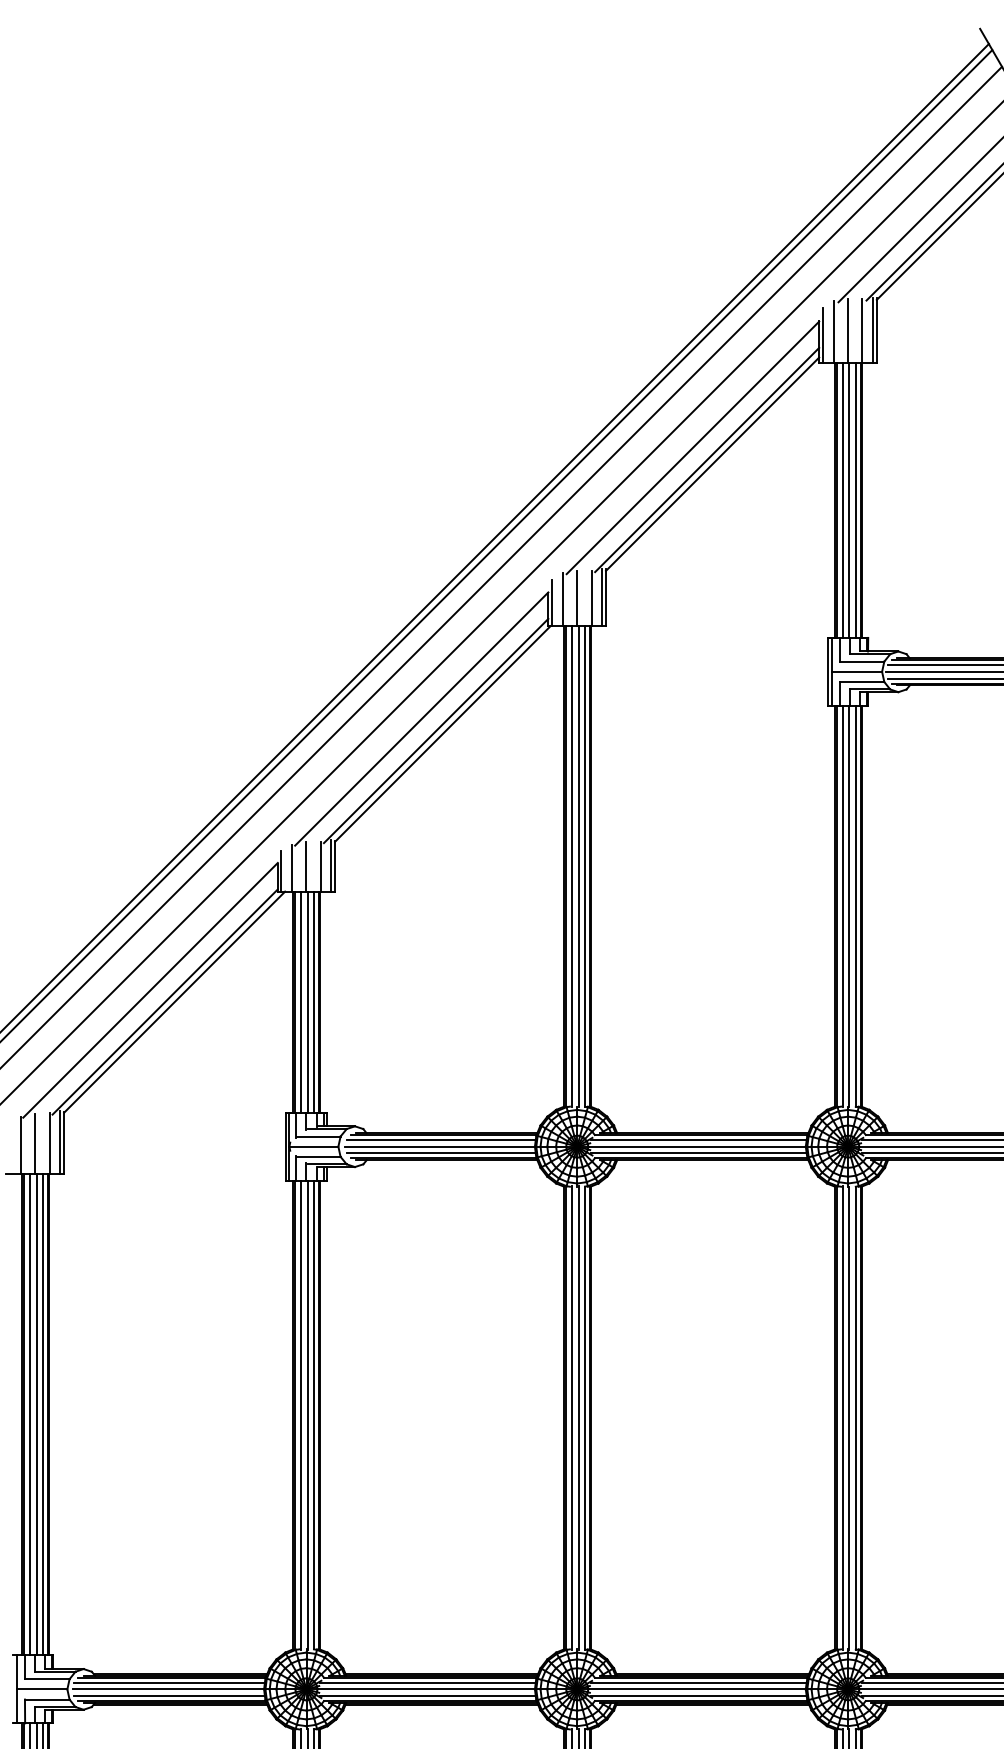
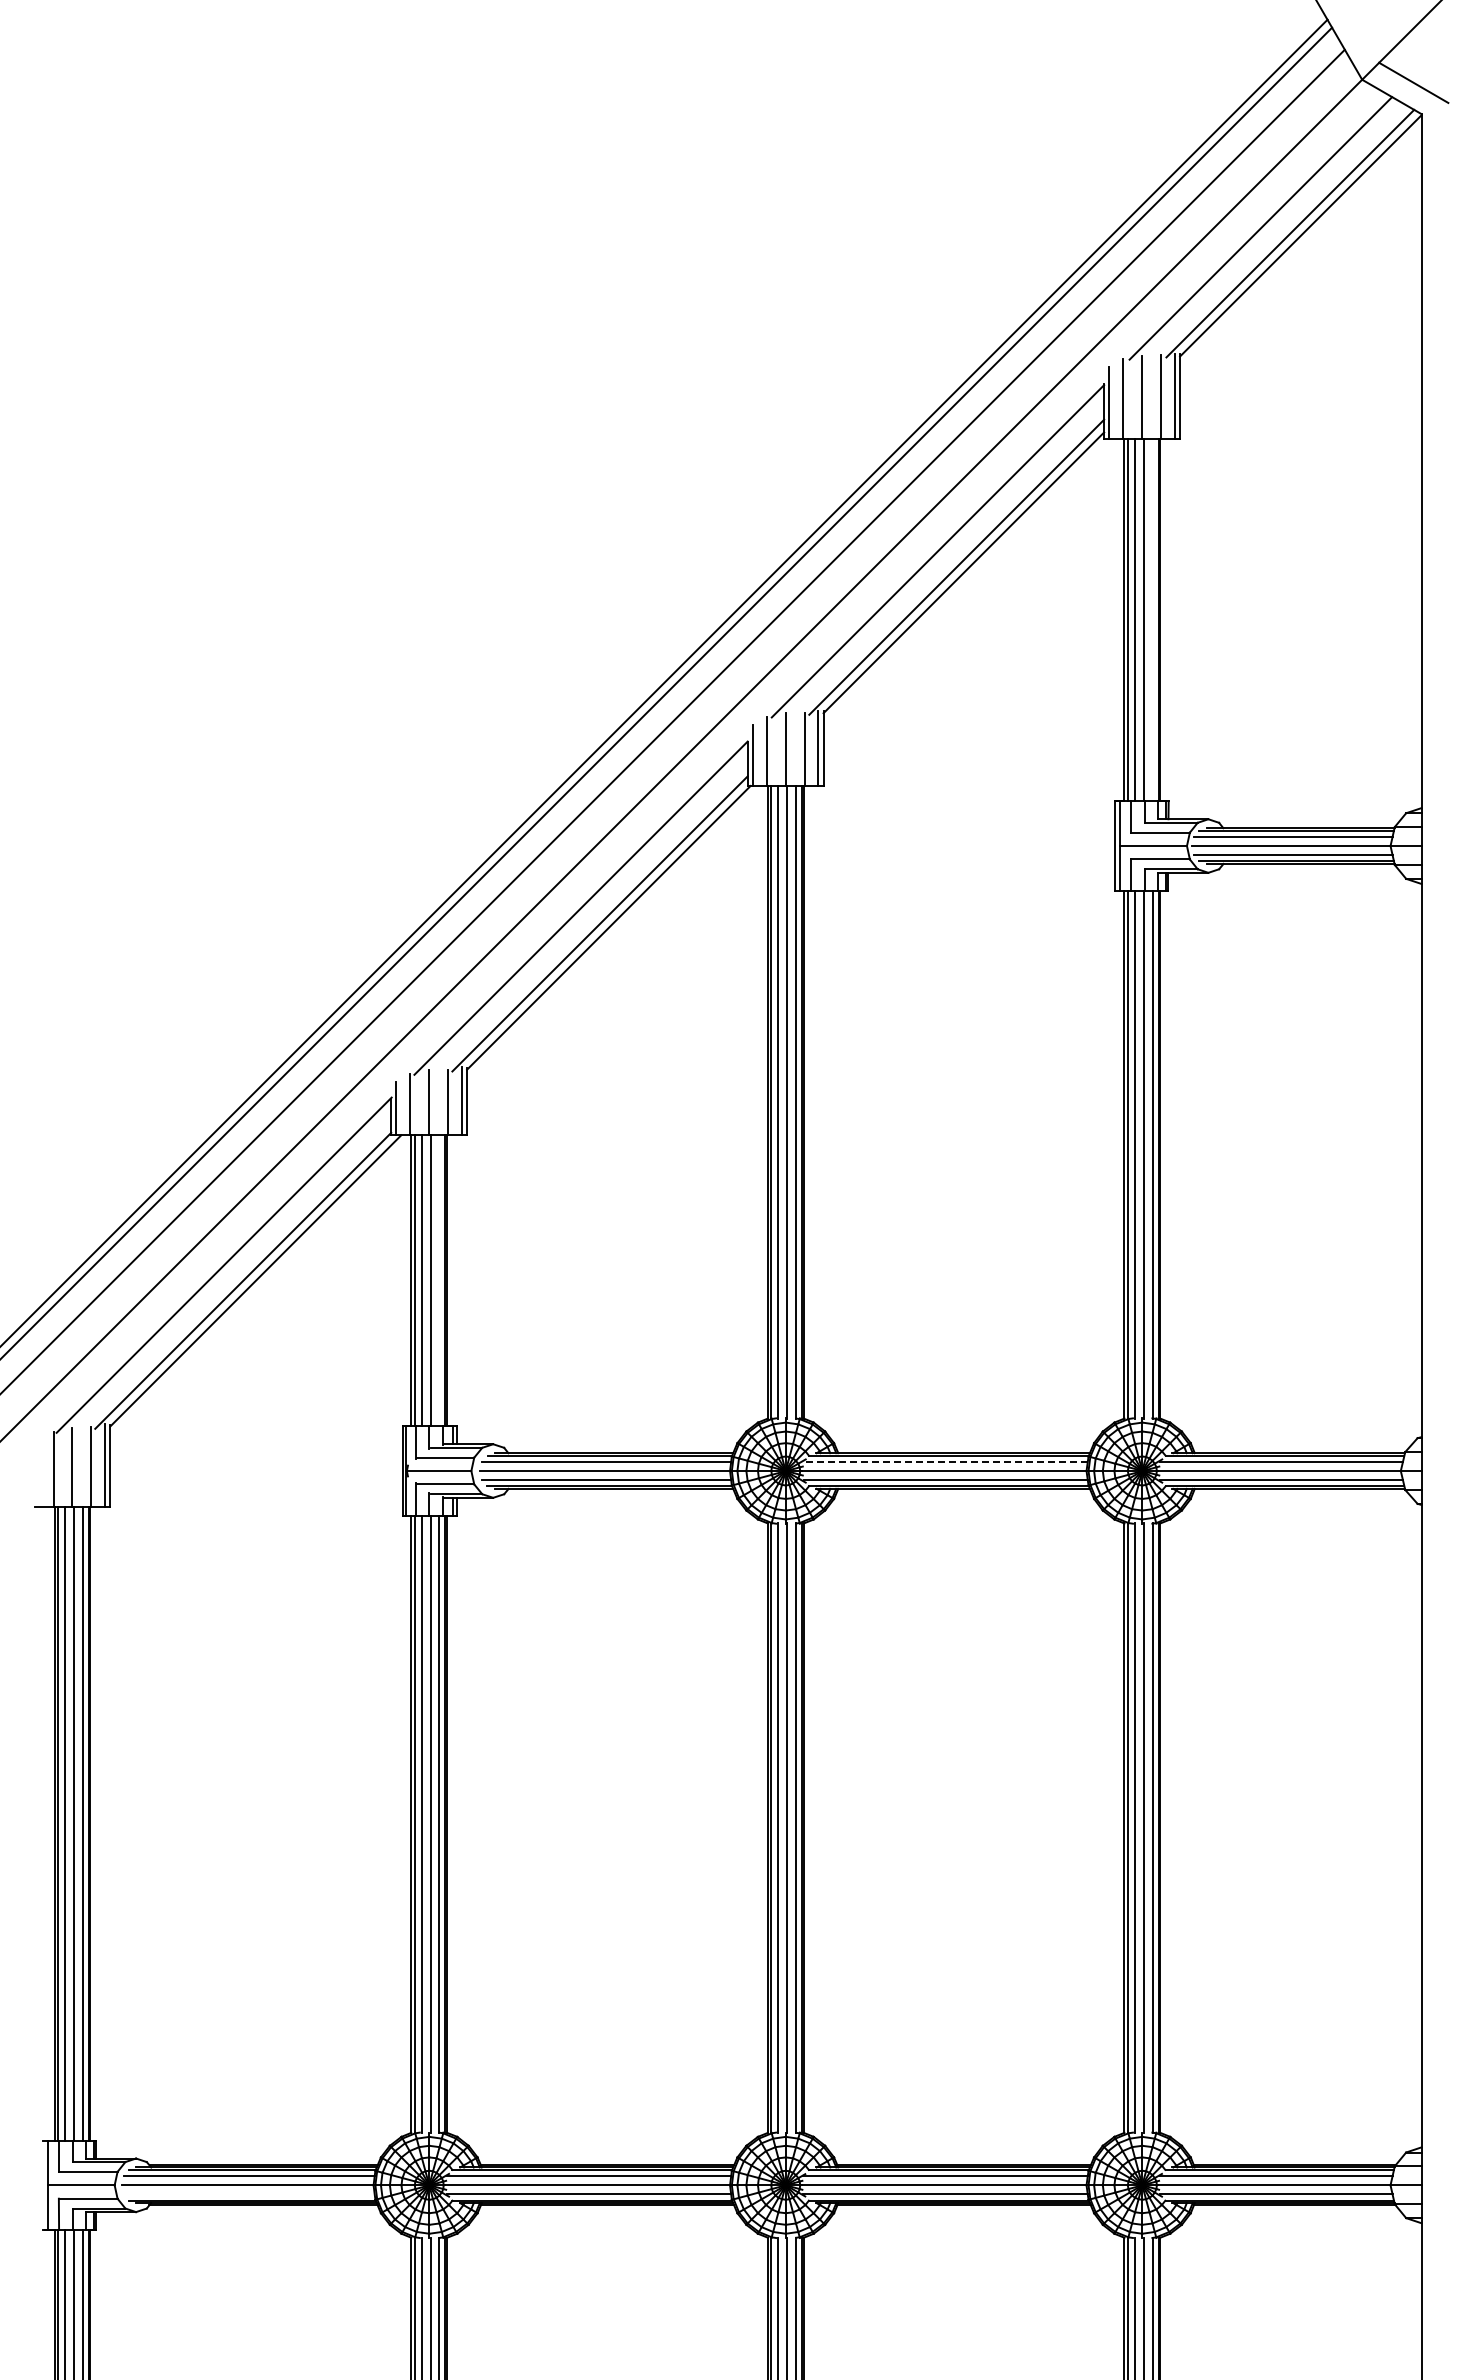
line: (855, 500) -> (1152, 620), removed
line: (314, 1001) -> (439, 1280), removed
line: (698, 1140) -> (945, 1462), solid -> dashed
line: (169, 1696) -> (248, 2194), removed

